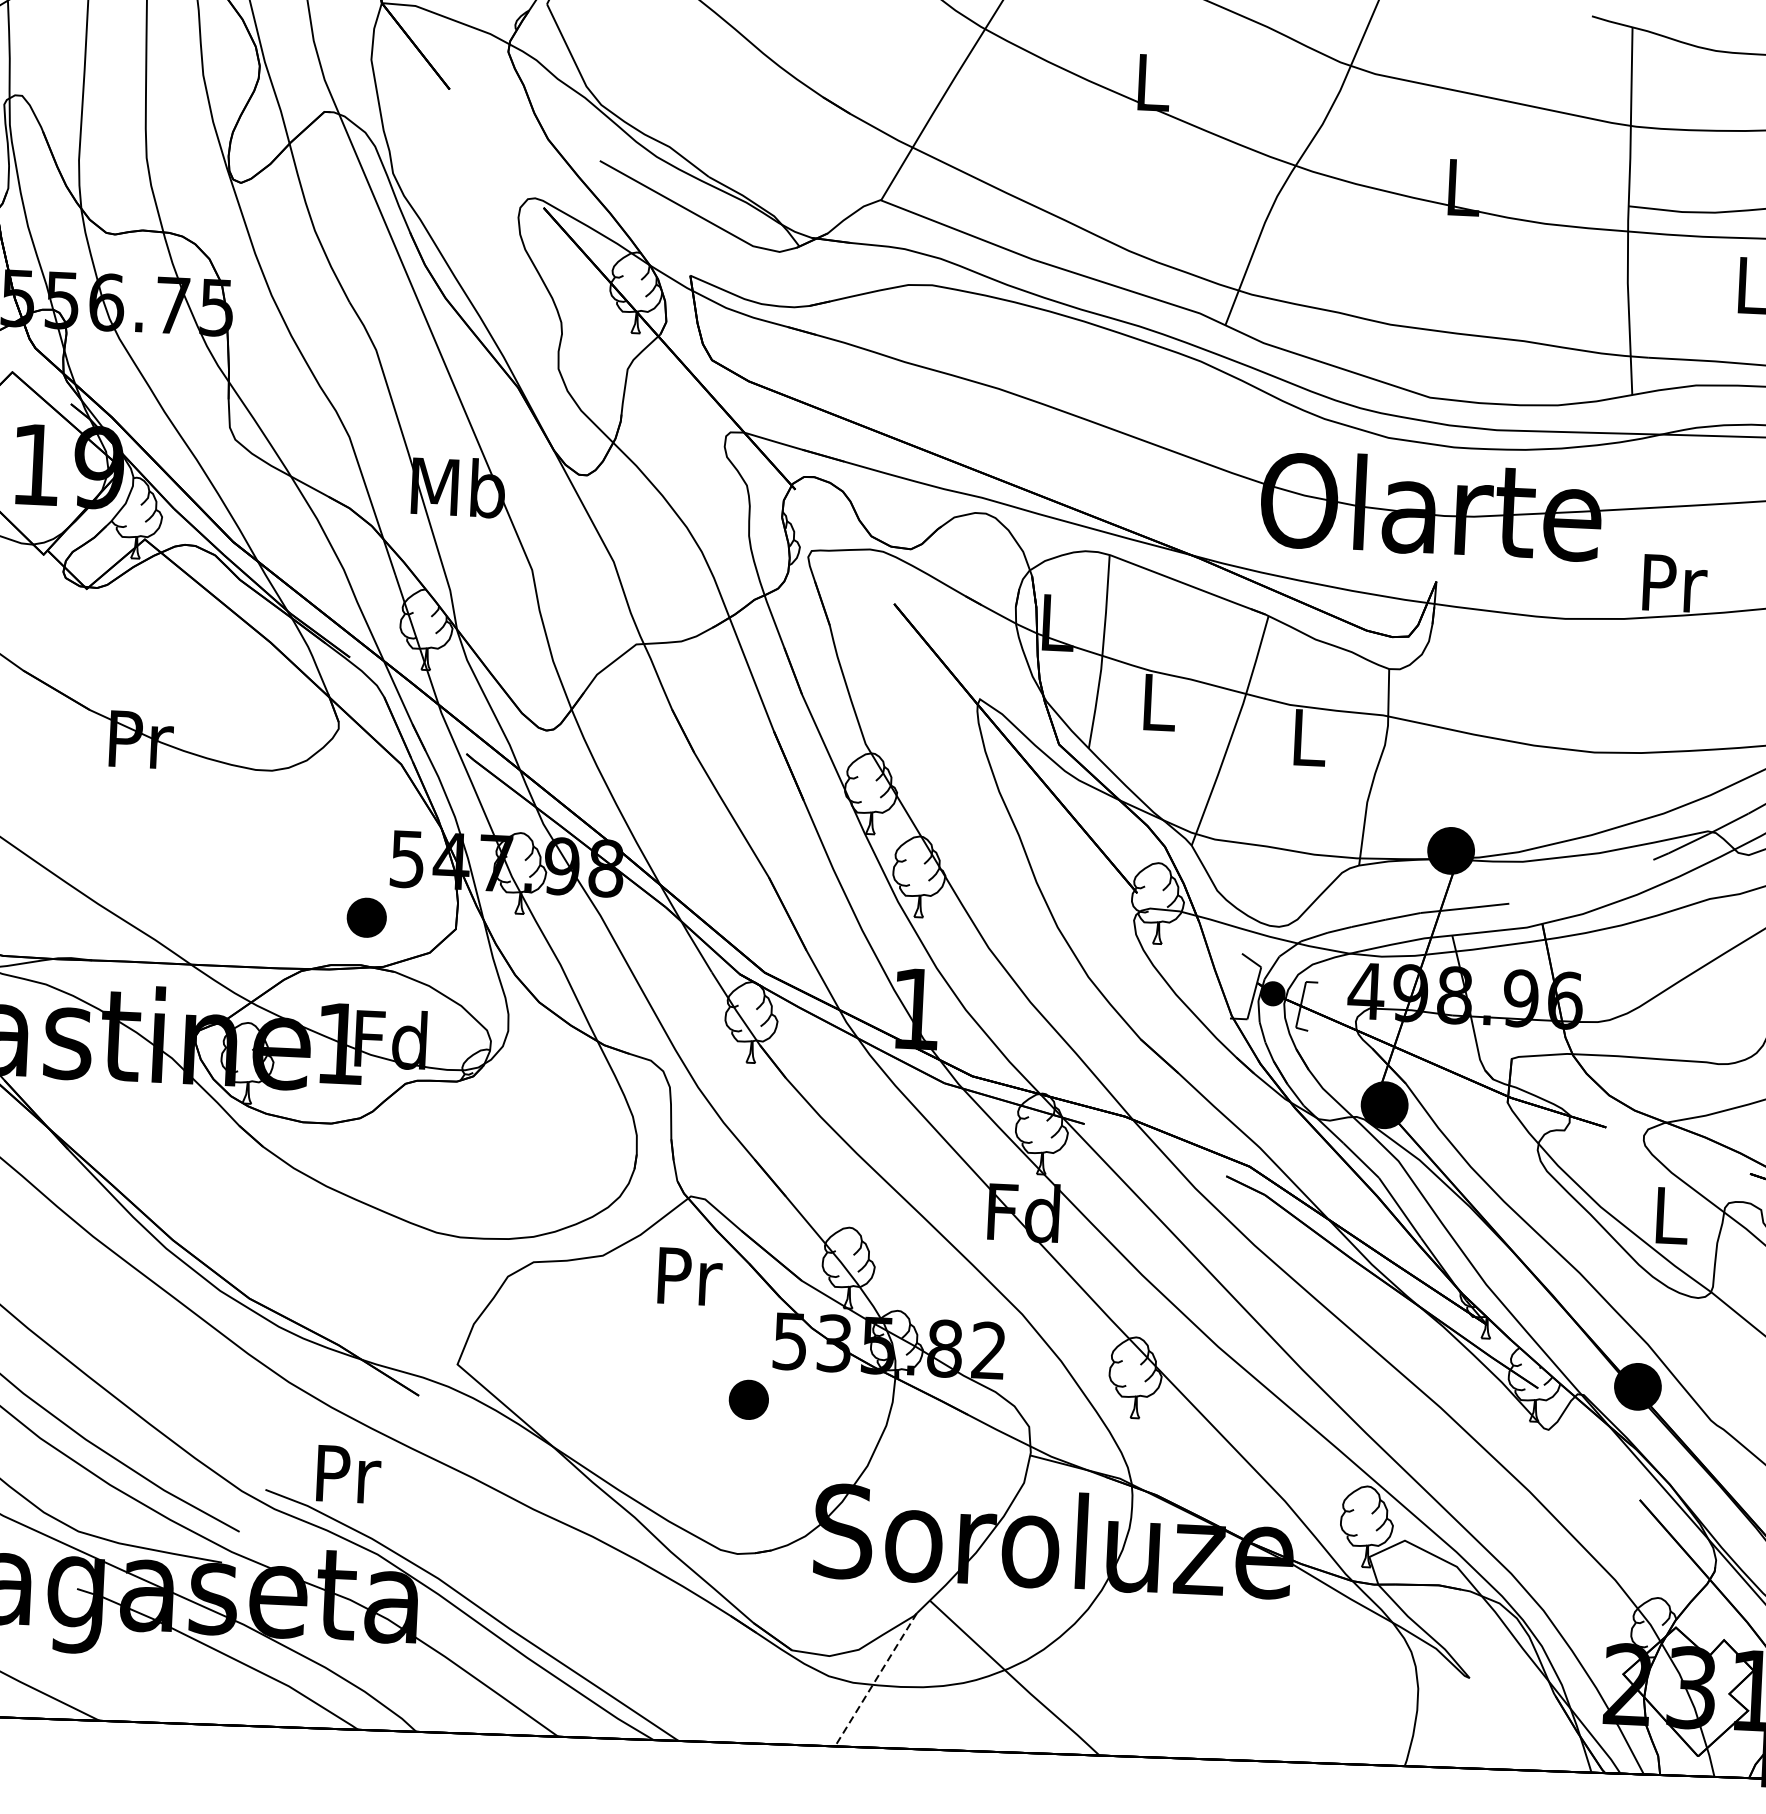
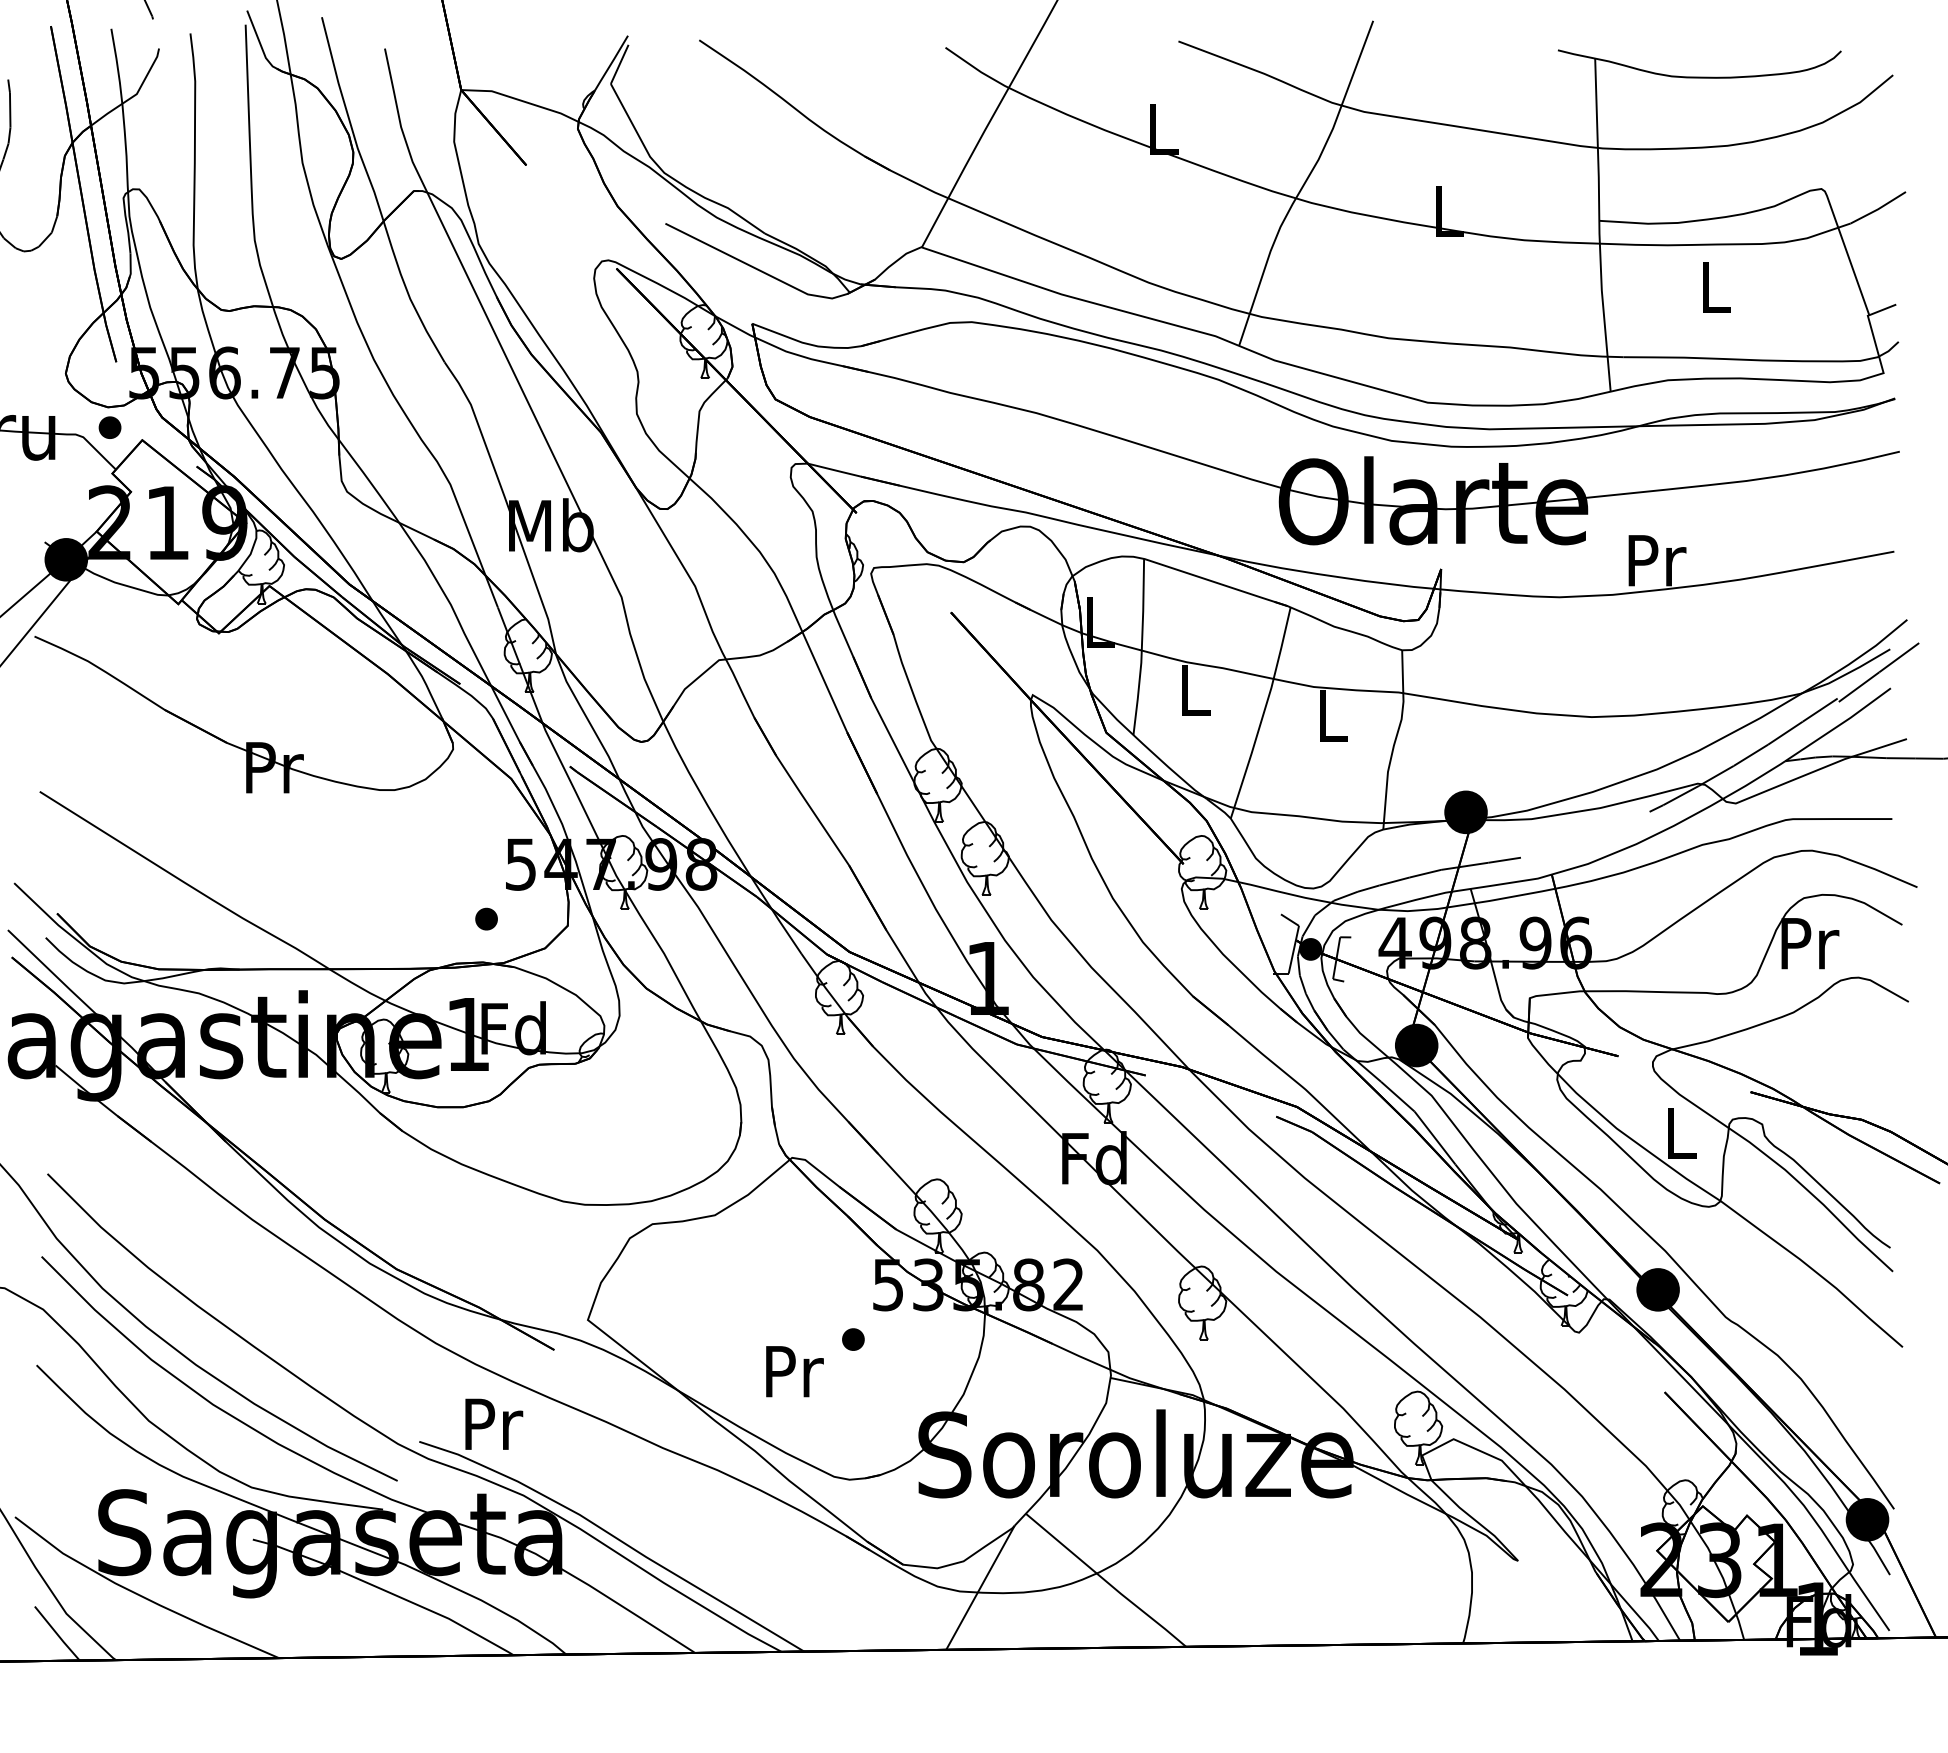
part: (366, 916) -> (486, 918), size x0.62
text: (689, 1276) -> (794, 1371), moved
part: (749, 1399) -> (853, 1339), size x0.62
line: (876, 1679) -> (980, 1587), dashed -> solid

